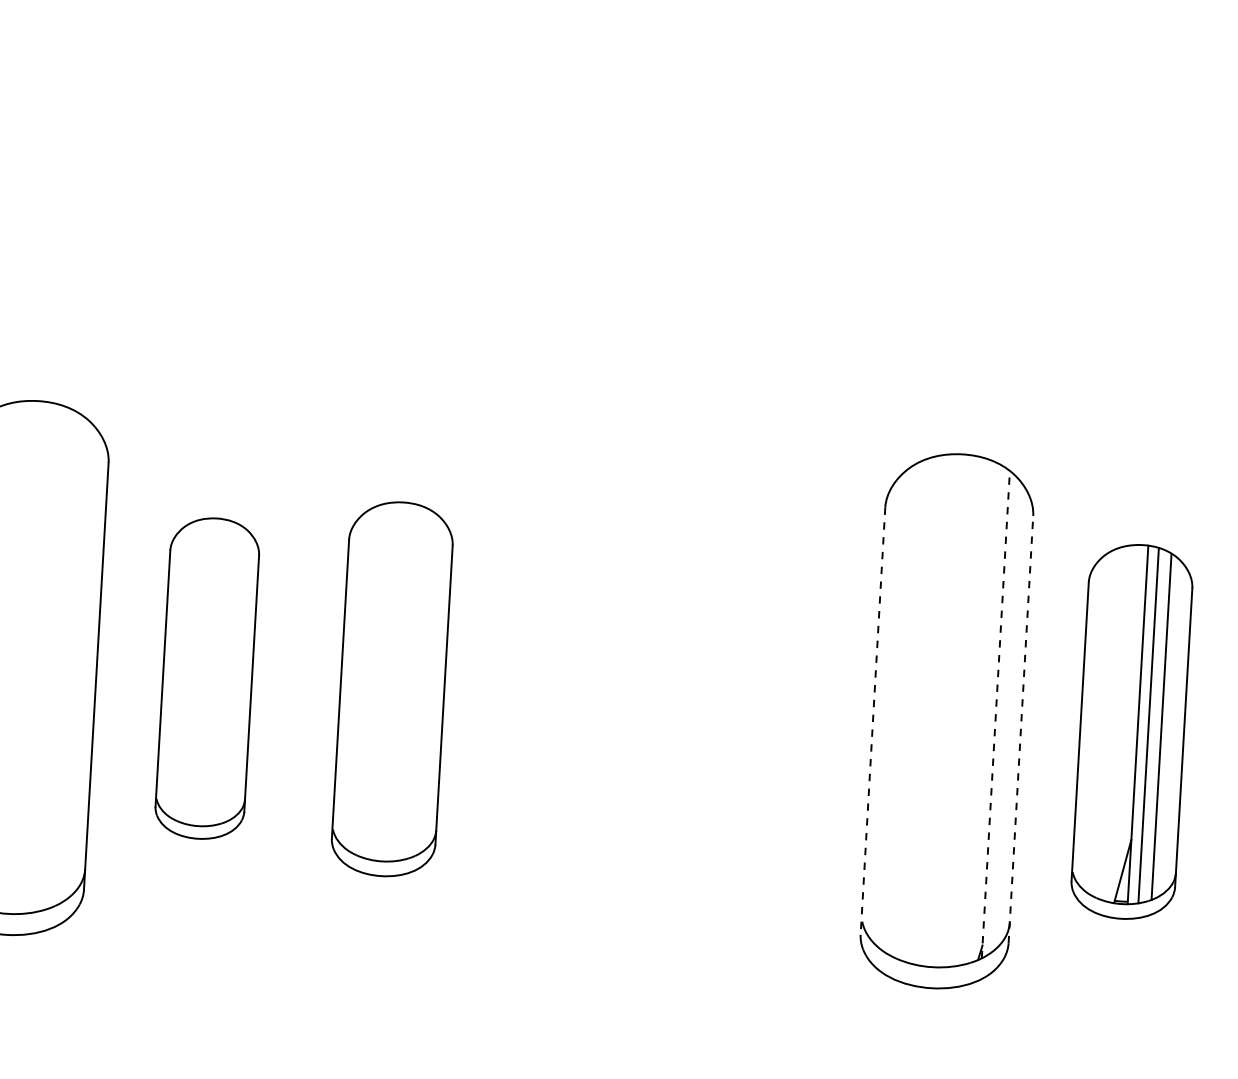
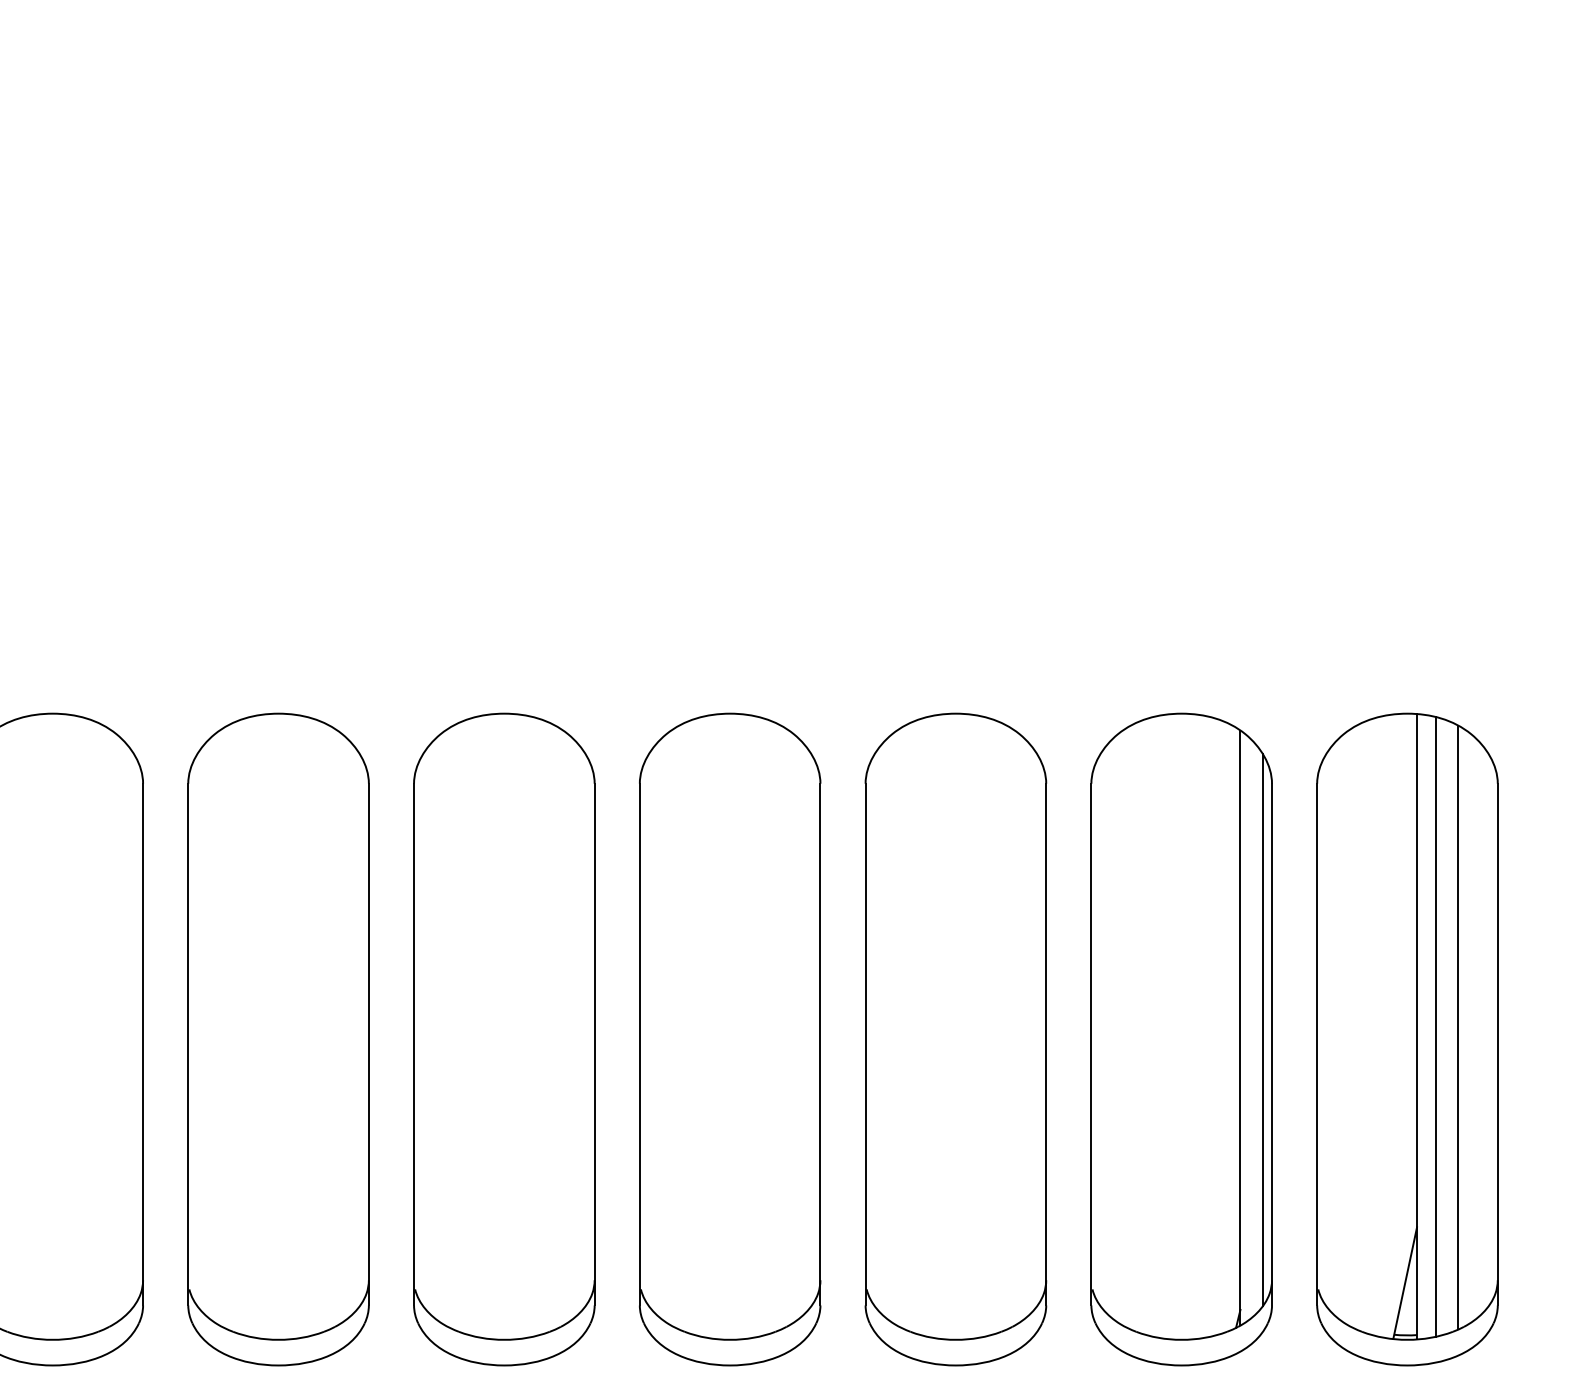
part: (207, 678) -> (278, 1039), size x1.67
part: (392, 689) -> (504, 1039), size x1.43
part: (577, 699) -> (730, 1039), added
part: (761, 710) -> (955, 1039), added
line: (995, 714) -> (1240, 1027), dashed -> solid
line: (1014, 716) -> (1263, 1029), added
line: (873, 721) -> (1091, 1044), dashed -> solid
line: (1021, 729) -> (1272, 1044), dashed -> solid
part: (1132, 731) -> (1407, 1039), size x1.43

